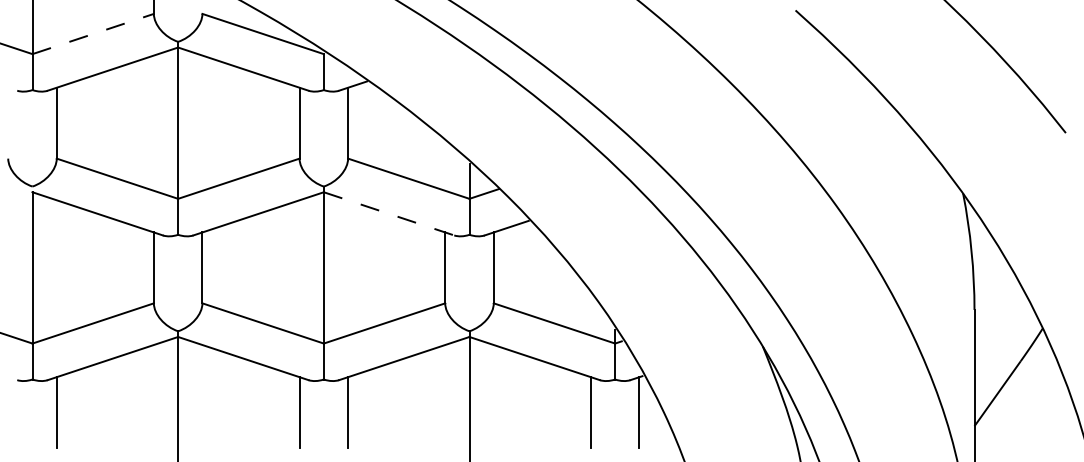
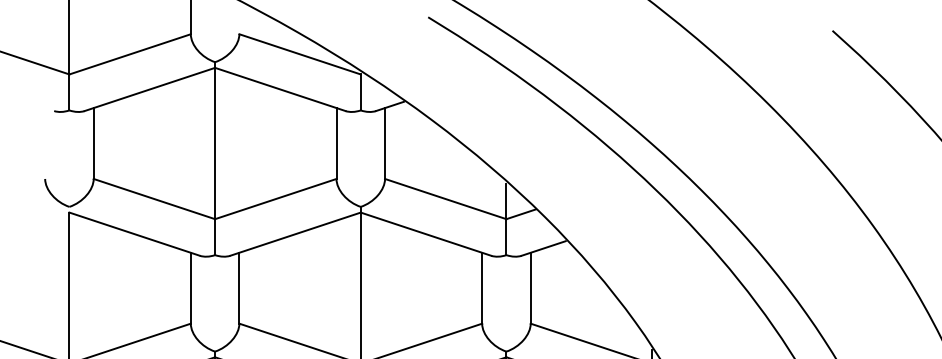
line: (93, 34) -> (130, 54), dashed -> solid
line: (389, 213) -> (426, 233), dashed -> solid

